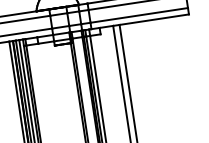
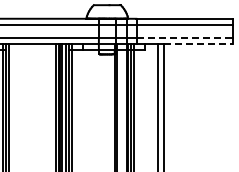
line: (139, 15) -> (184, 37), solid -> dashed
line: (154, 19) -> (198, 43), solid -> dashed

